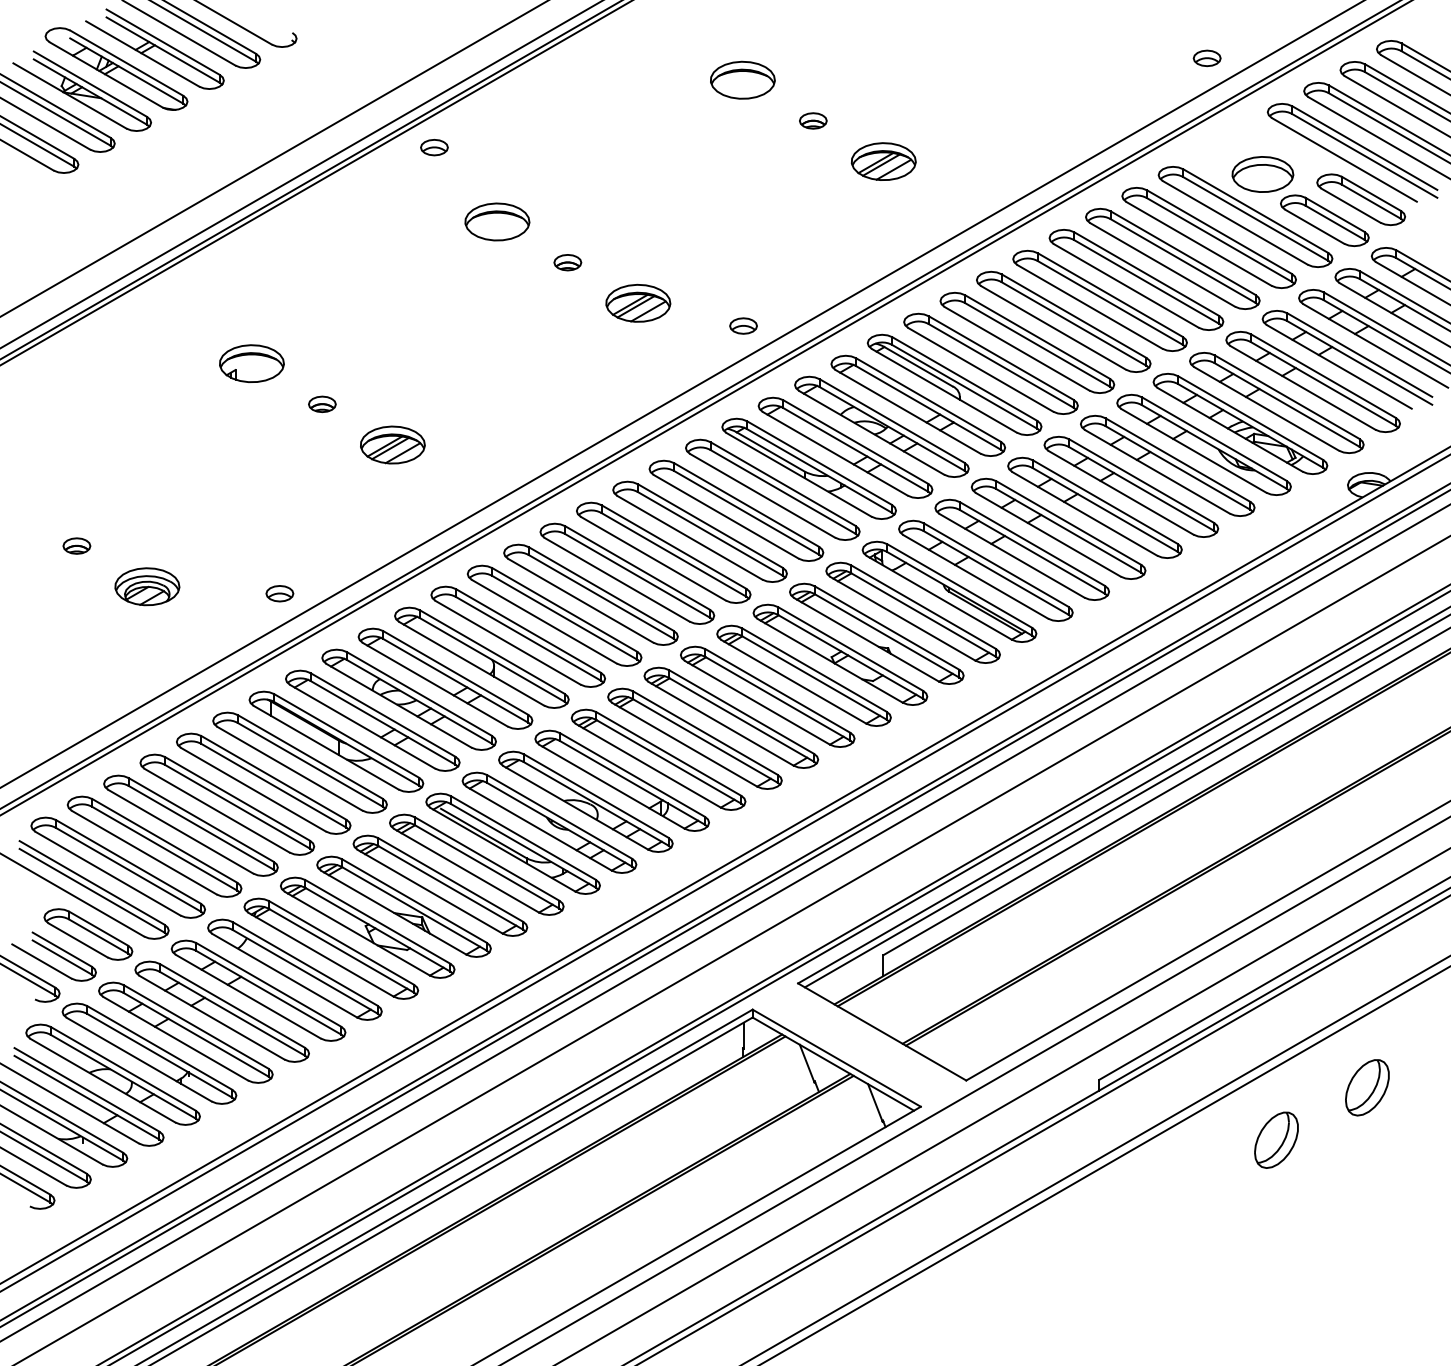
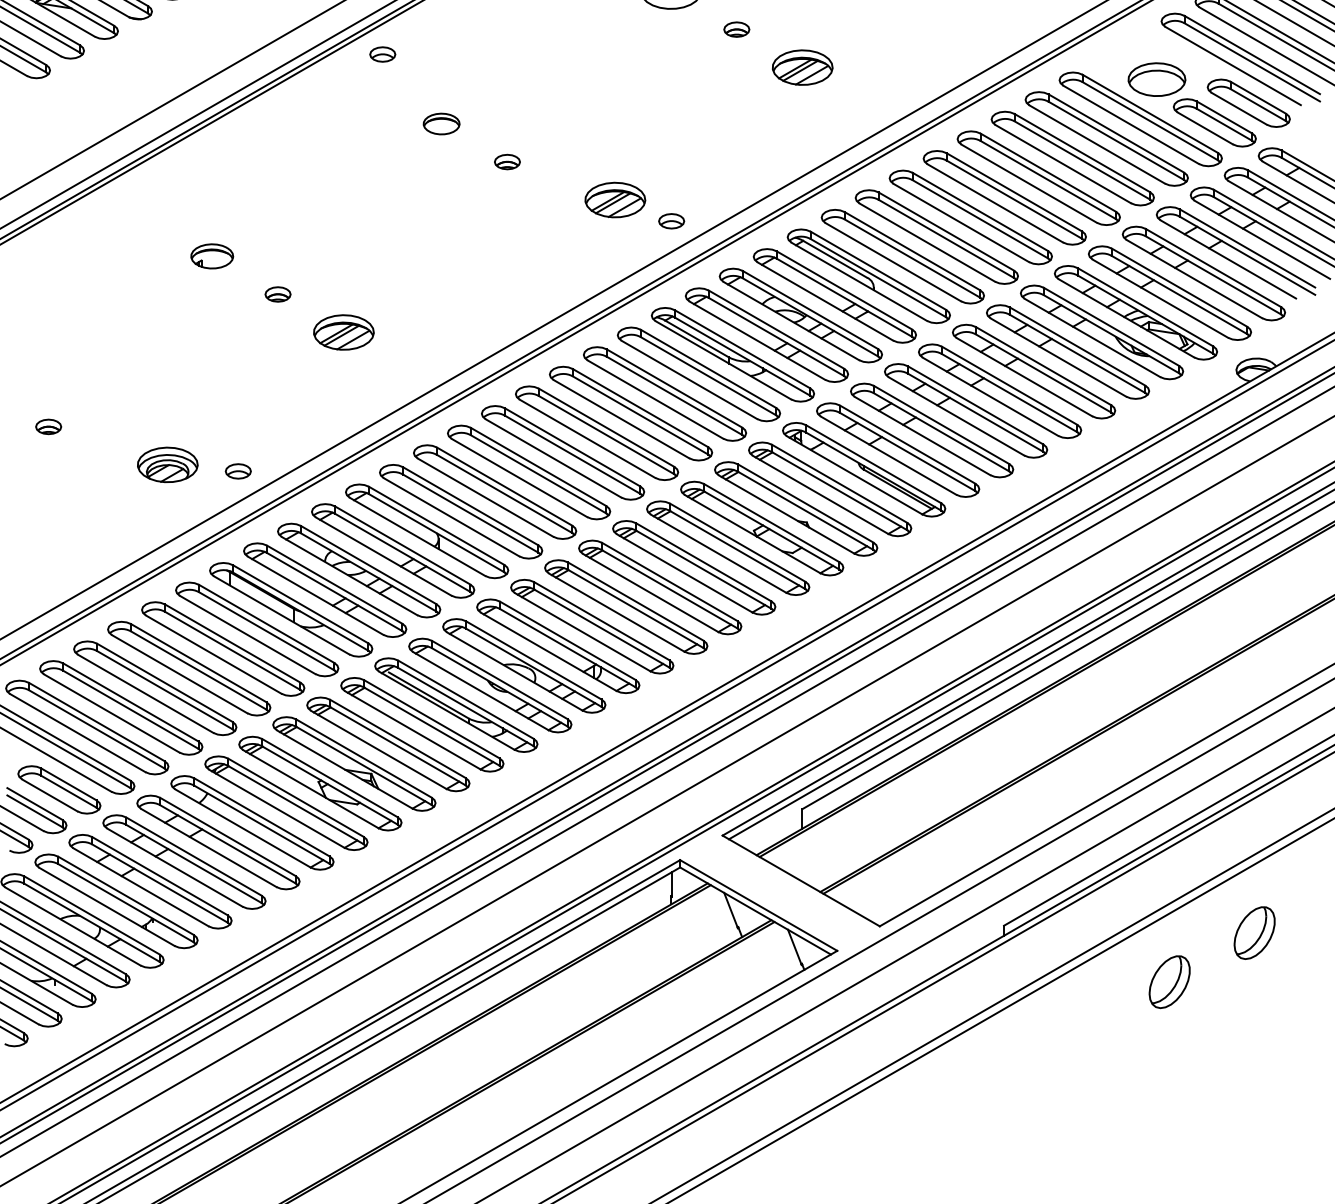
part: (497, 221) -> (441, 123), size x0.6
part: (638, 302) -> (615, 199), moved
part: (251, 363) -> (211, 256), size x0.7
part: (147, 586) -> (167, 464), moved

